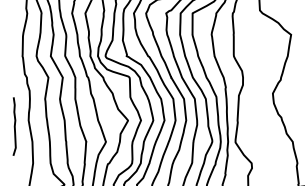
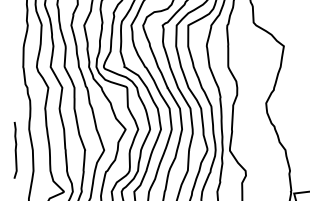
curve: (14, 126) -> (15, 150), moved

